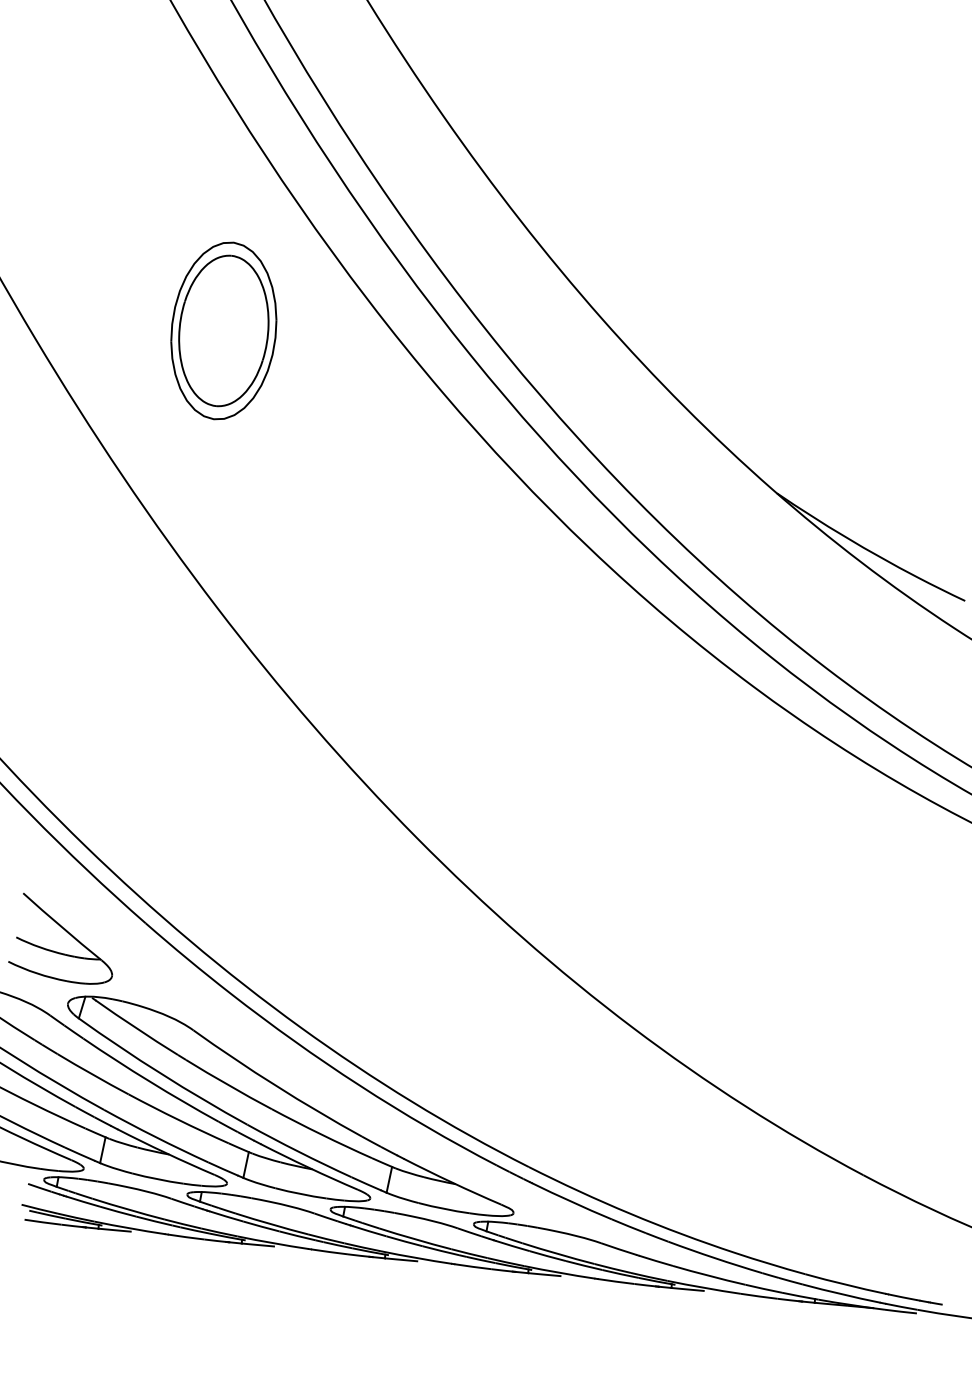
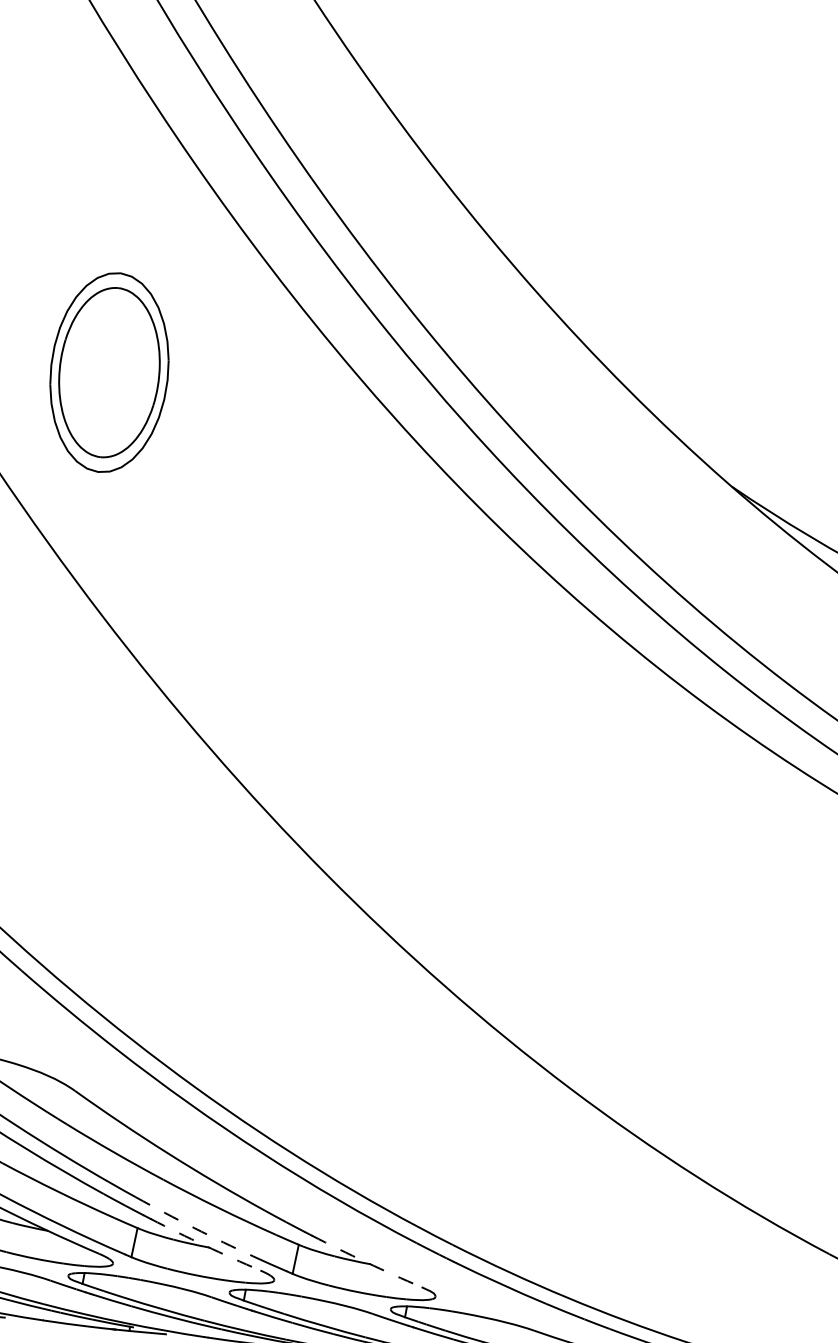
part: (223, 330) -> (109, 372), moved
arc: (298, 1151) -> (193, 1227), solid -> dashed
arc: (308, 1167) -> (204, 1245), solid -> dashed
arc: (452, 1182) -> (366, 1262), solid -> dashed

